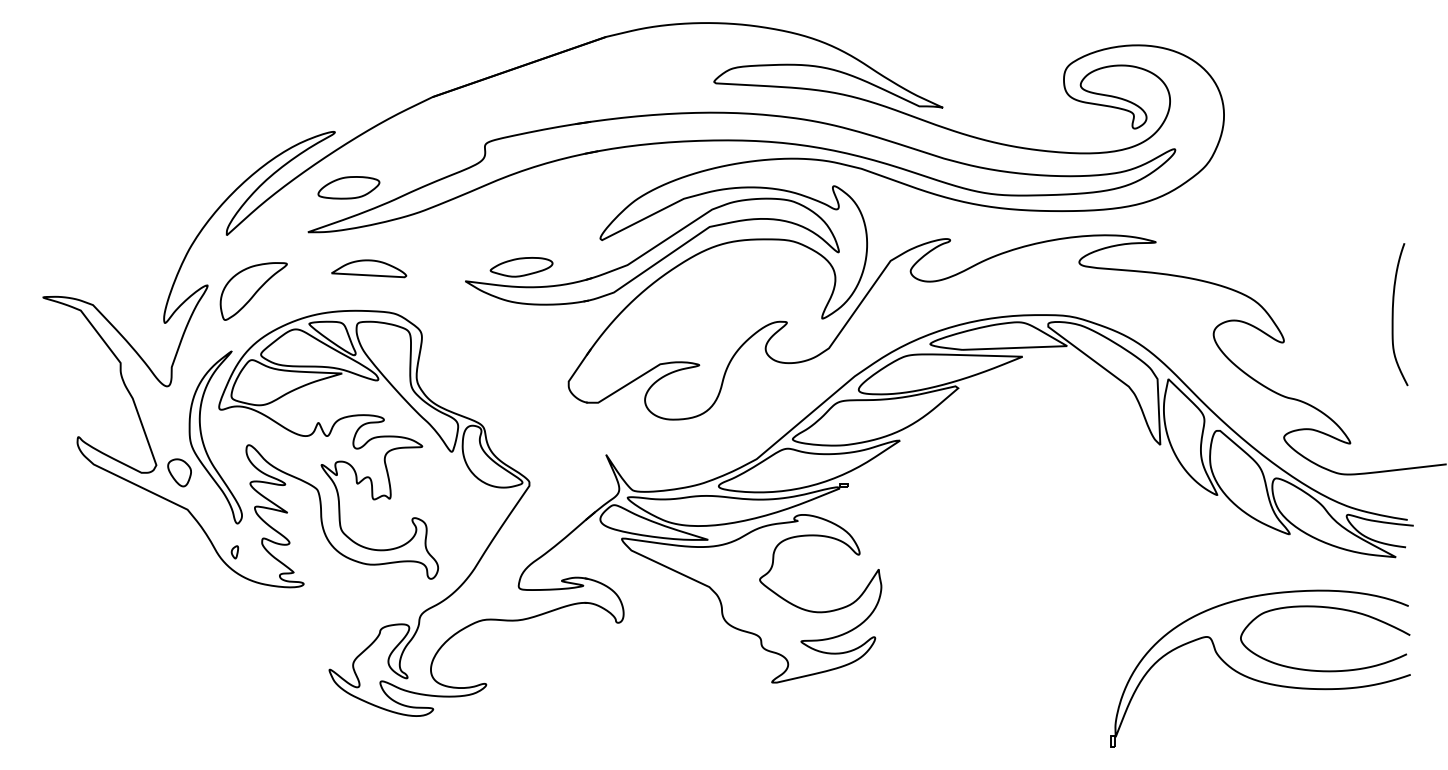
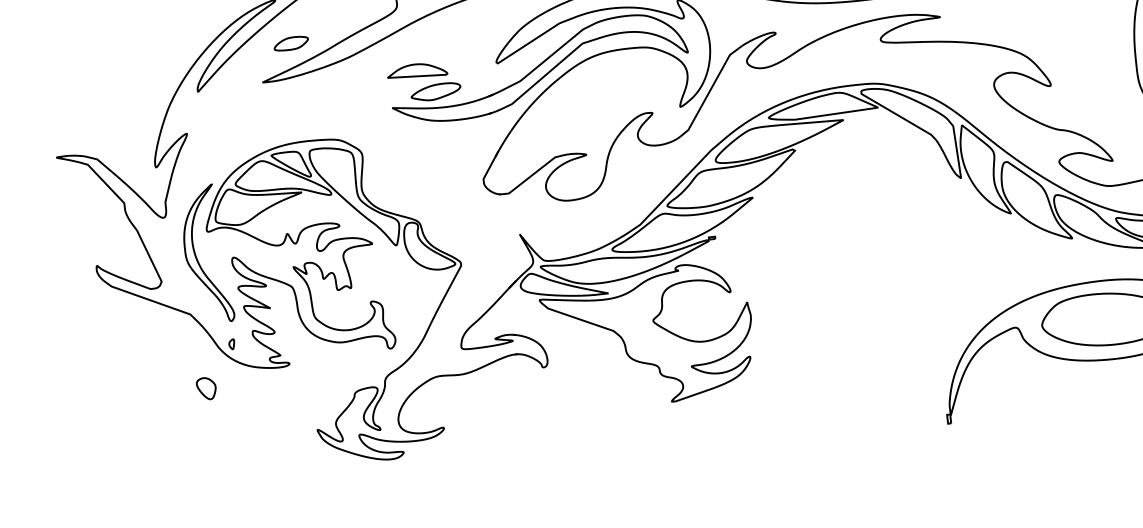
part: (348, 187) -> (290, 43), size x0.7
part: (369, 268) -> (417, 70), moved
part: (253, 291) -> (224, 134), removed
part: (179, 472) -> (206, 388), moved

